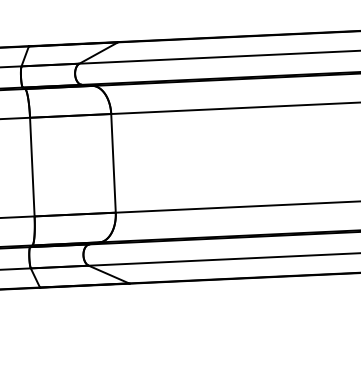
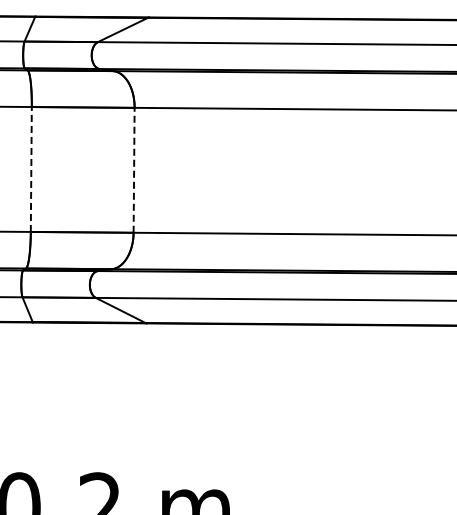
line: (113, 162) -> (134, 169), solid -> dashed
line: (32, 167) -> (31, 169), solid -> dashed

